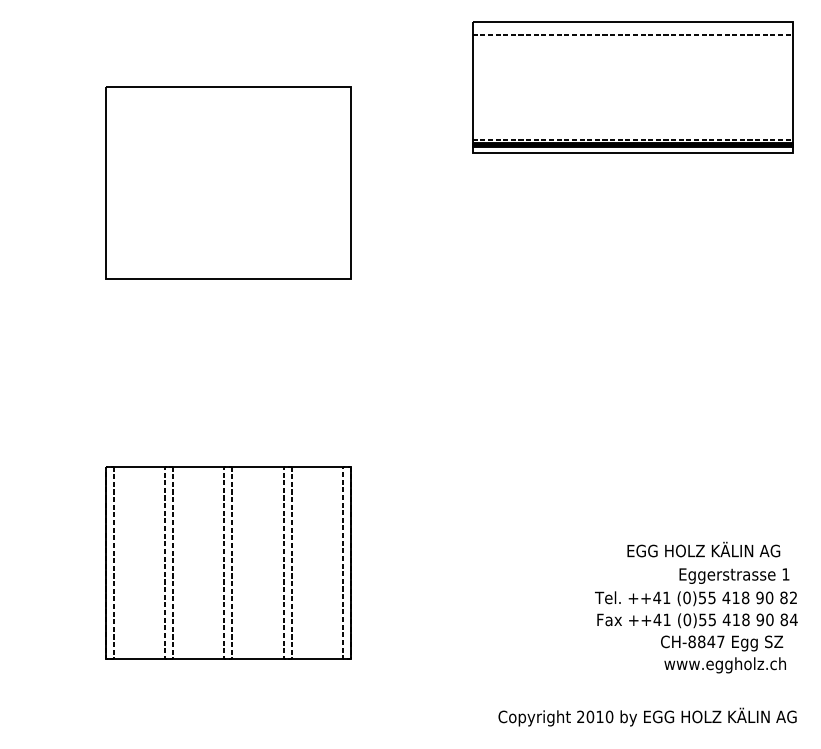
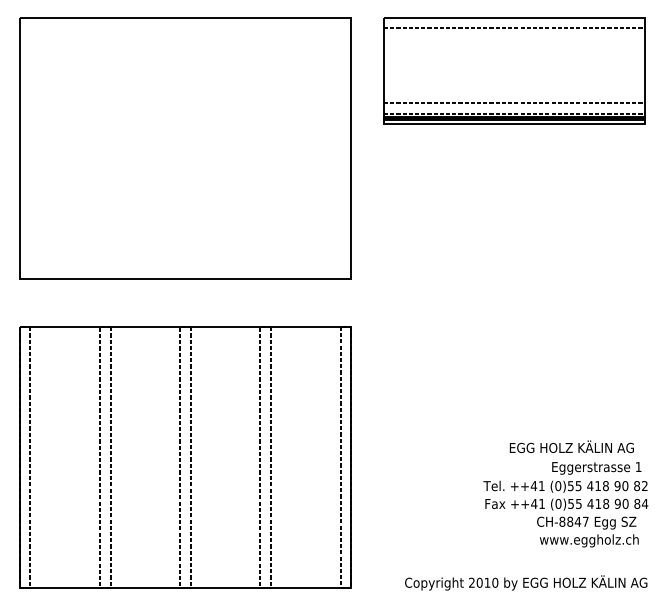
line: (633, 127) -> (514, 103), added
part: (228, 182) -> (185, 148), size x1.67
part: (228, 562) -> (185, 457), size x1.67

